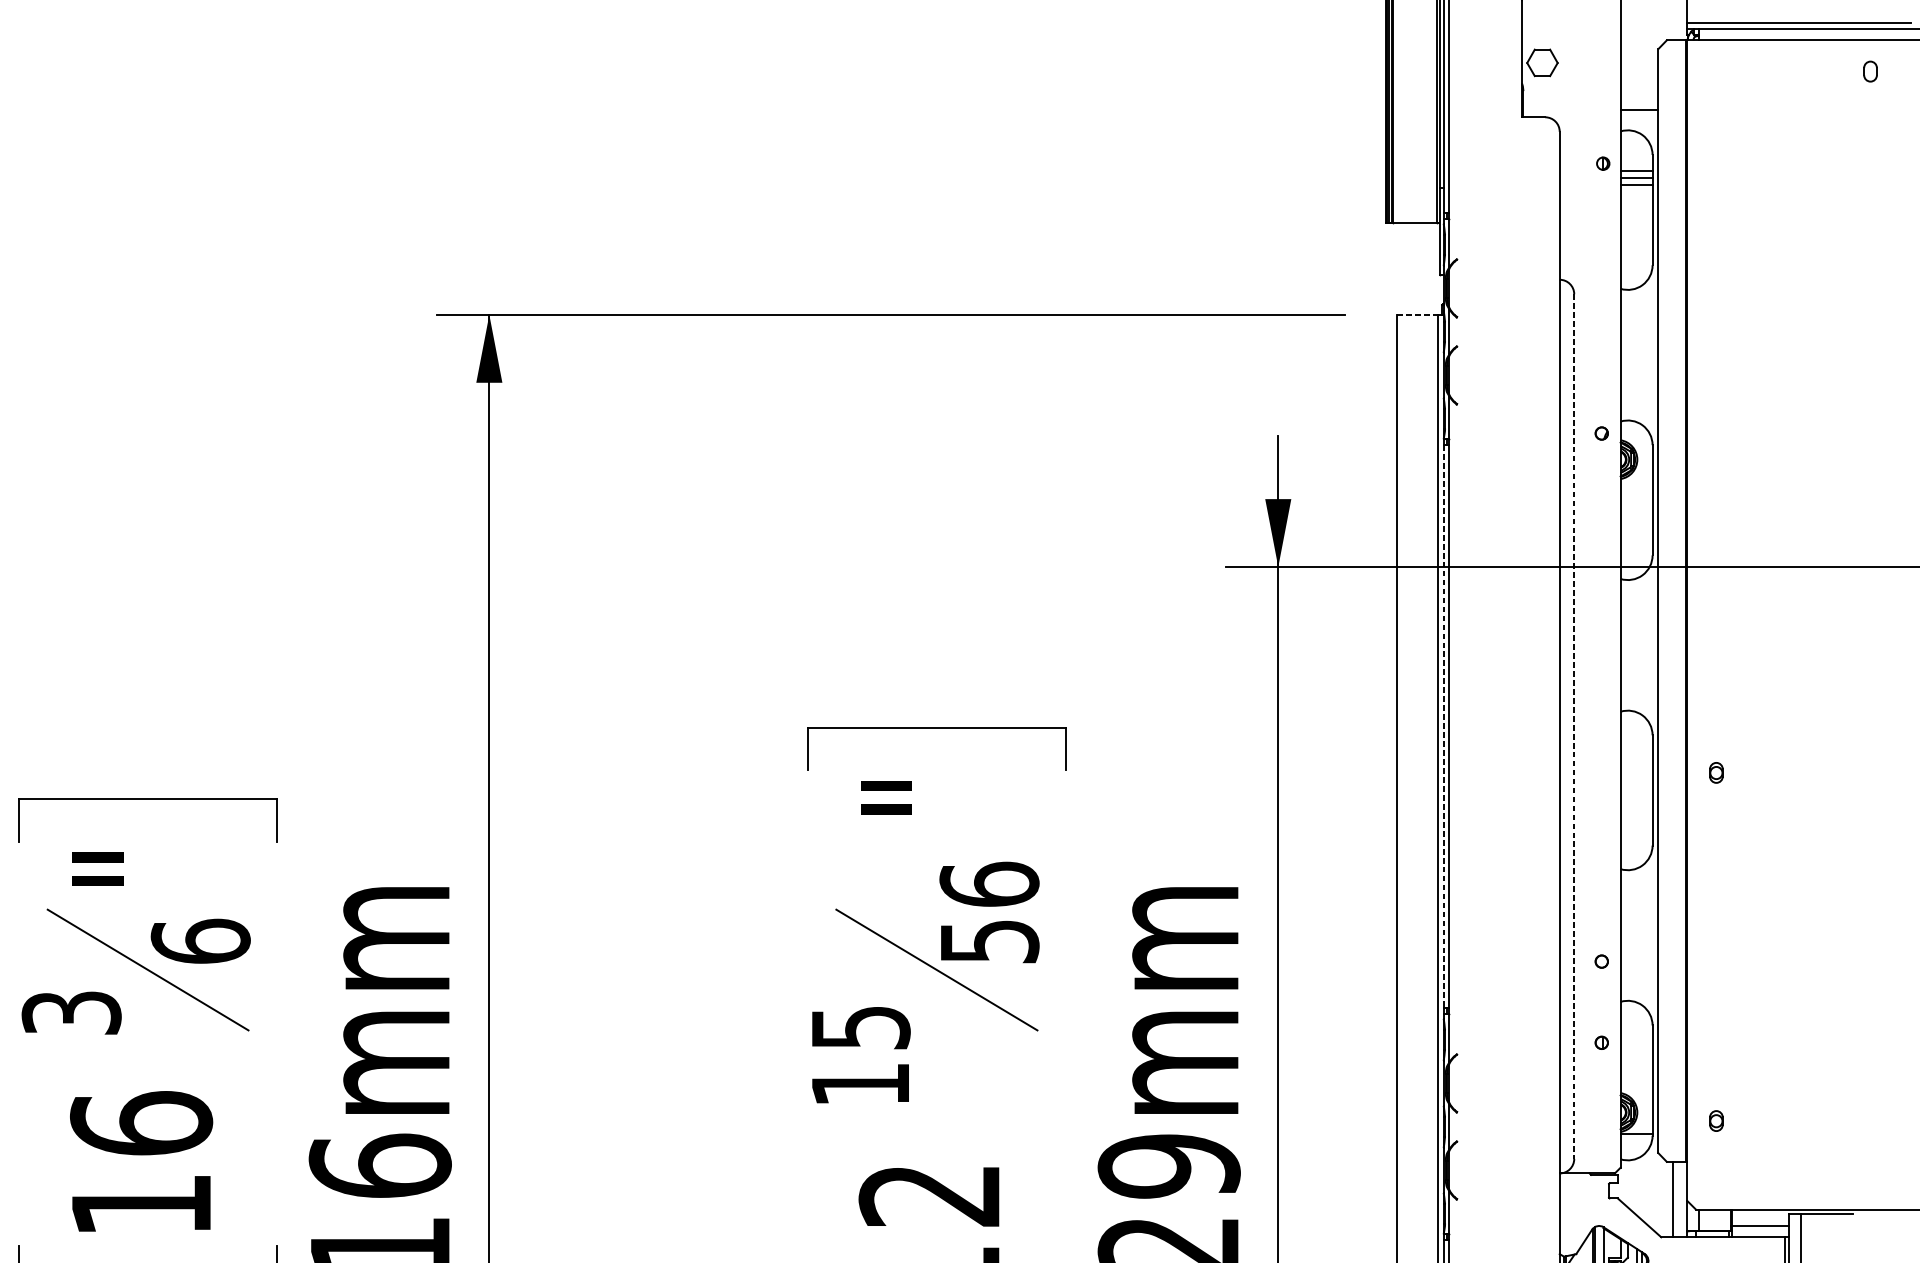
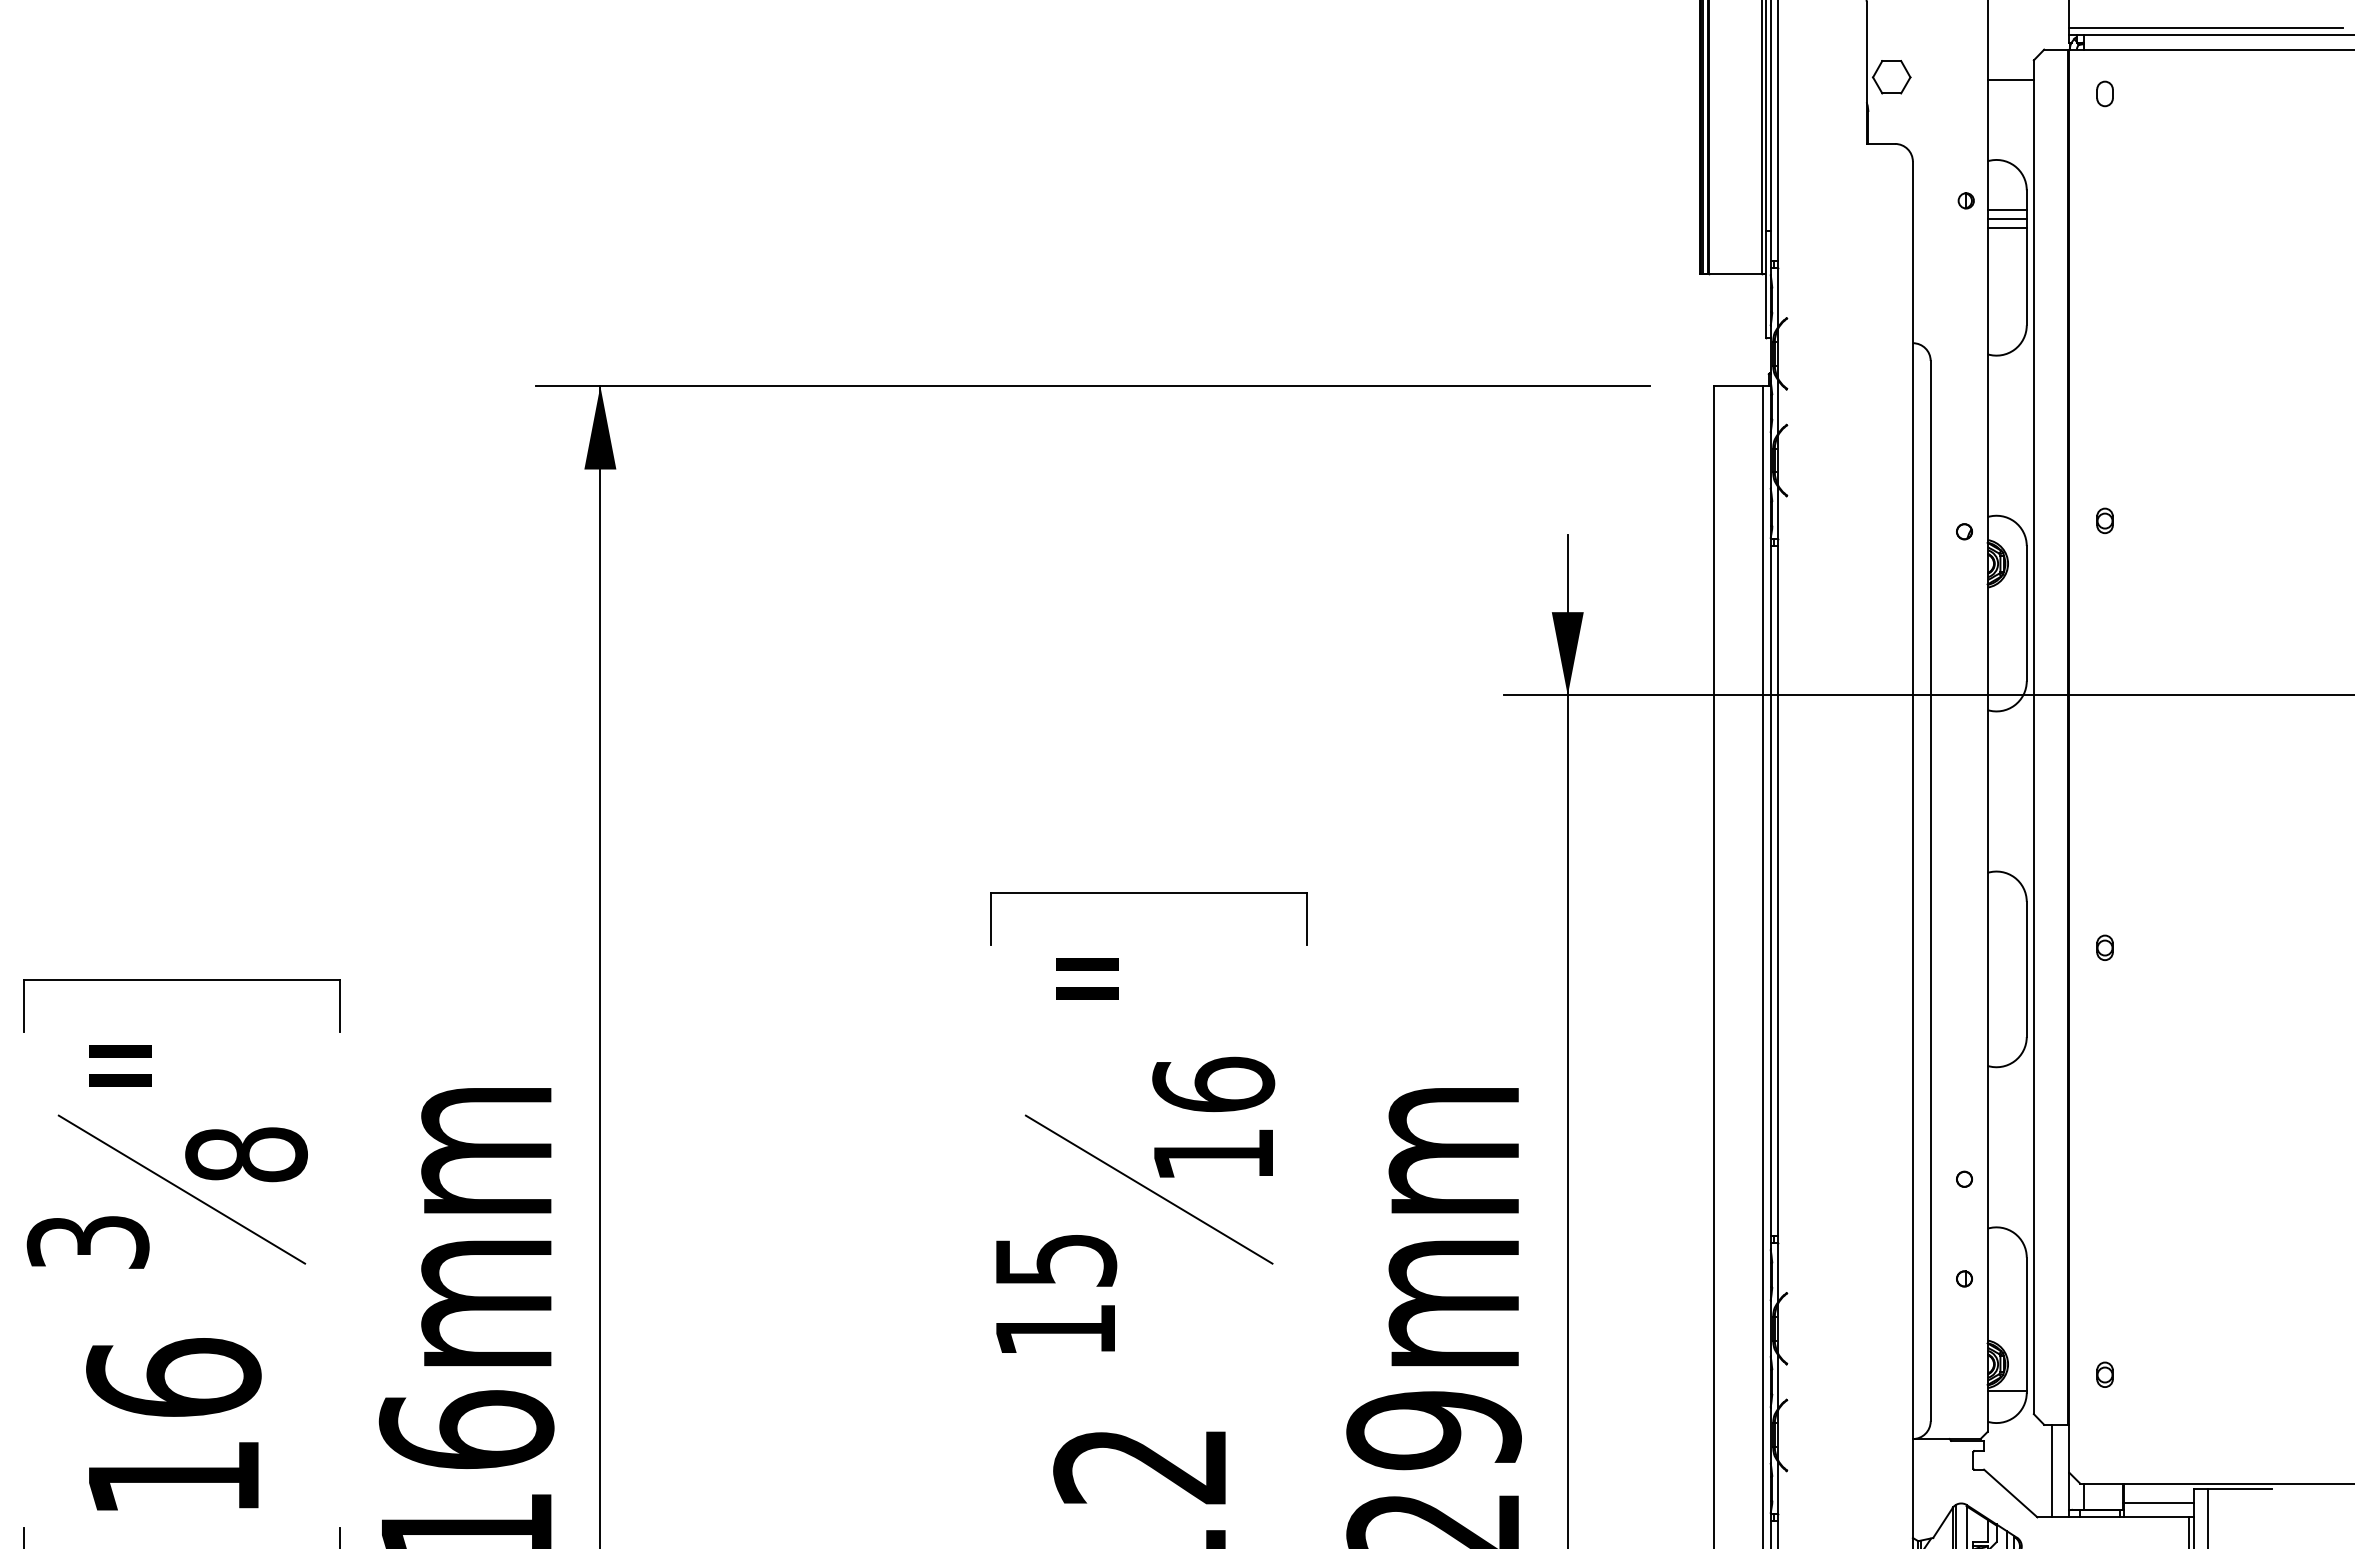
part: (1870, 71) -> (2104, 93), moved
line: (1639, 109) -> (2010, 79), moved
line: (1417, 315) -> (1738, 386), dashed -> solid
part: (1715, 424) -> (2104, 520), added
line: (1443, 726) -> (1770, 891), dashed -> solid
line: (1574, 726) -> (1930, 891), dashed -> solid
text: (200, 941) -> (246, 1154), 6 -> 8
text: (990, 942) -> (1214, 1155), 56 -> 16

